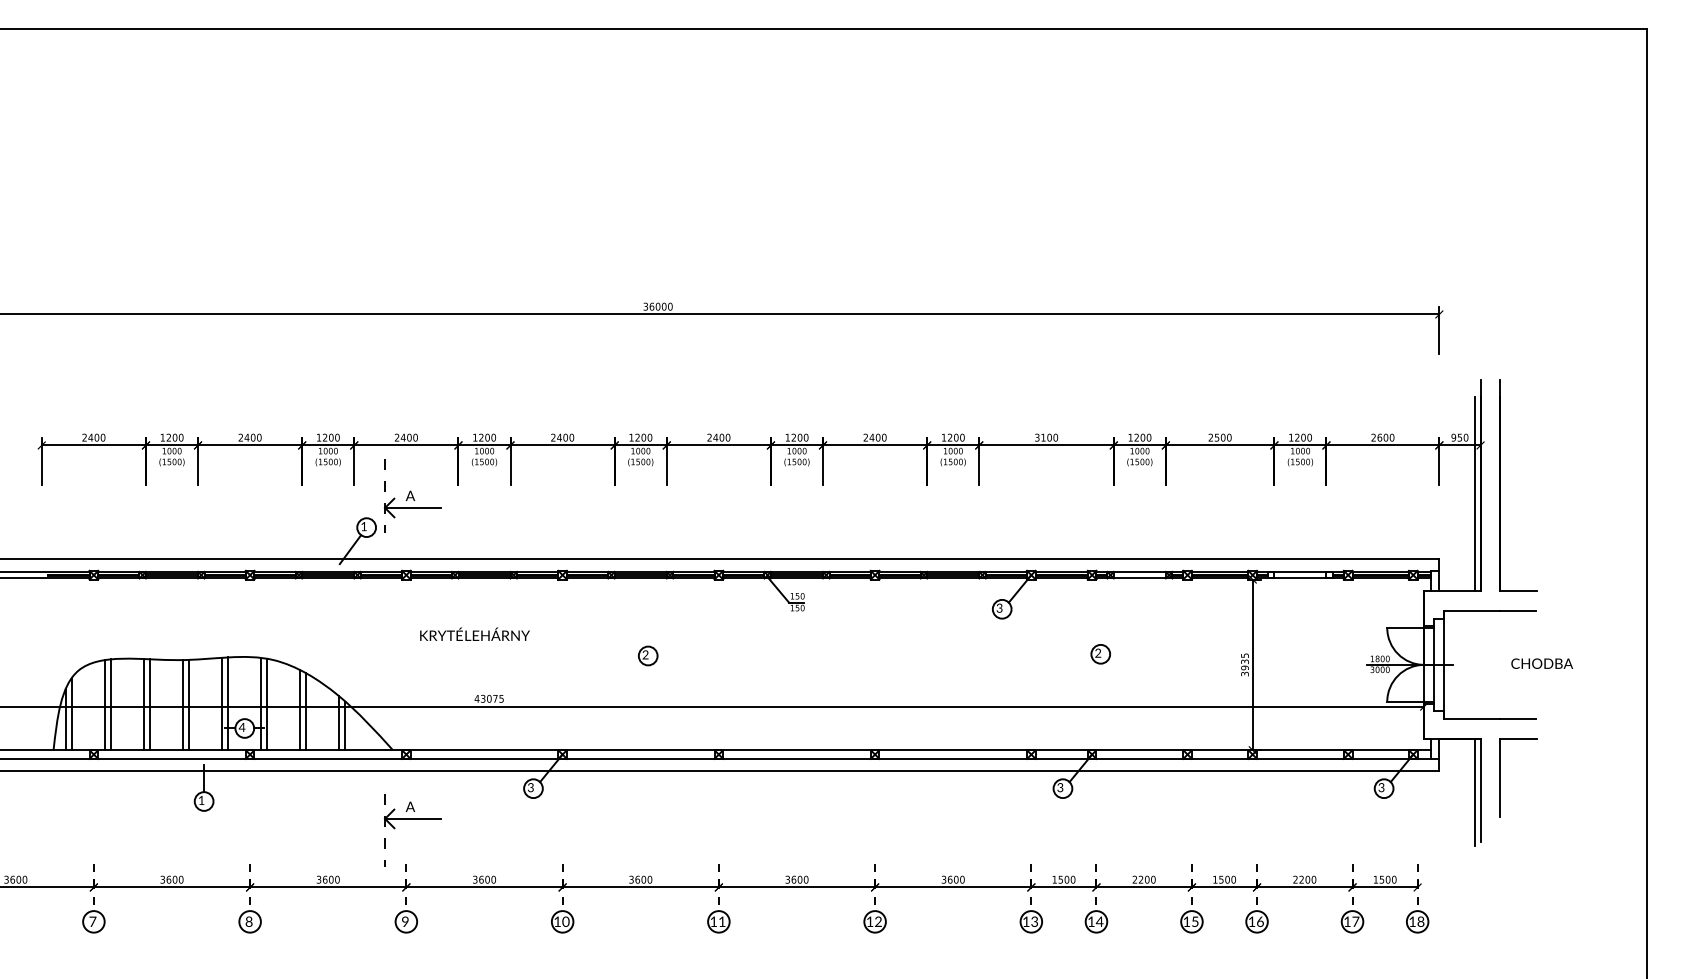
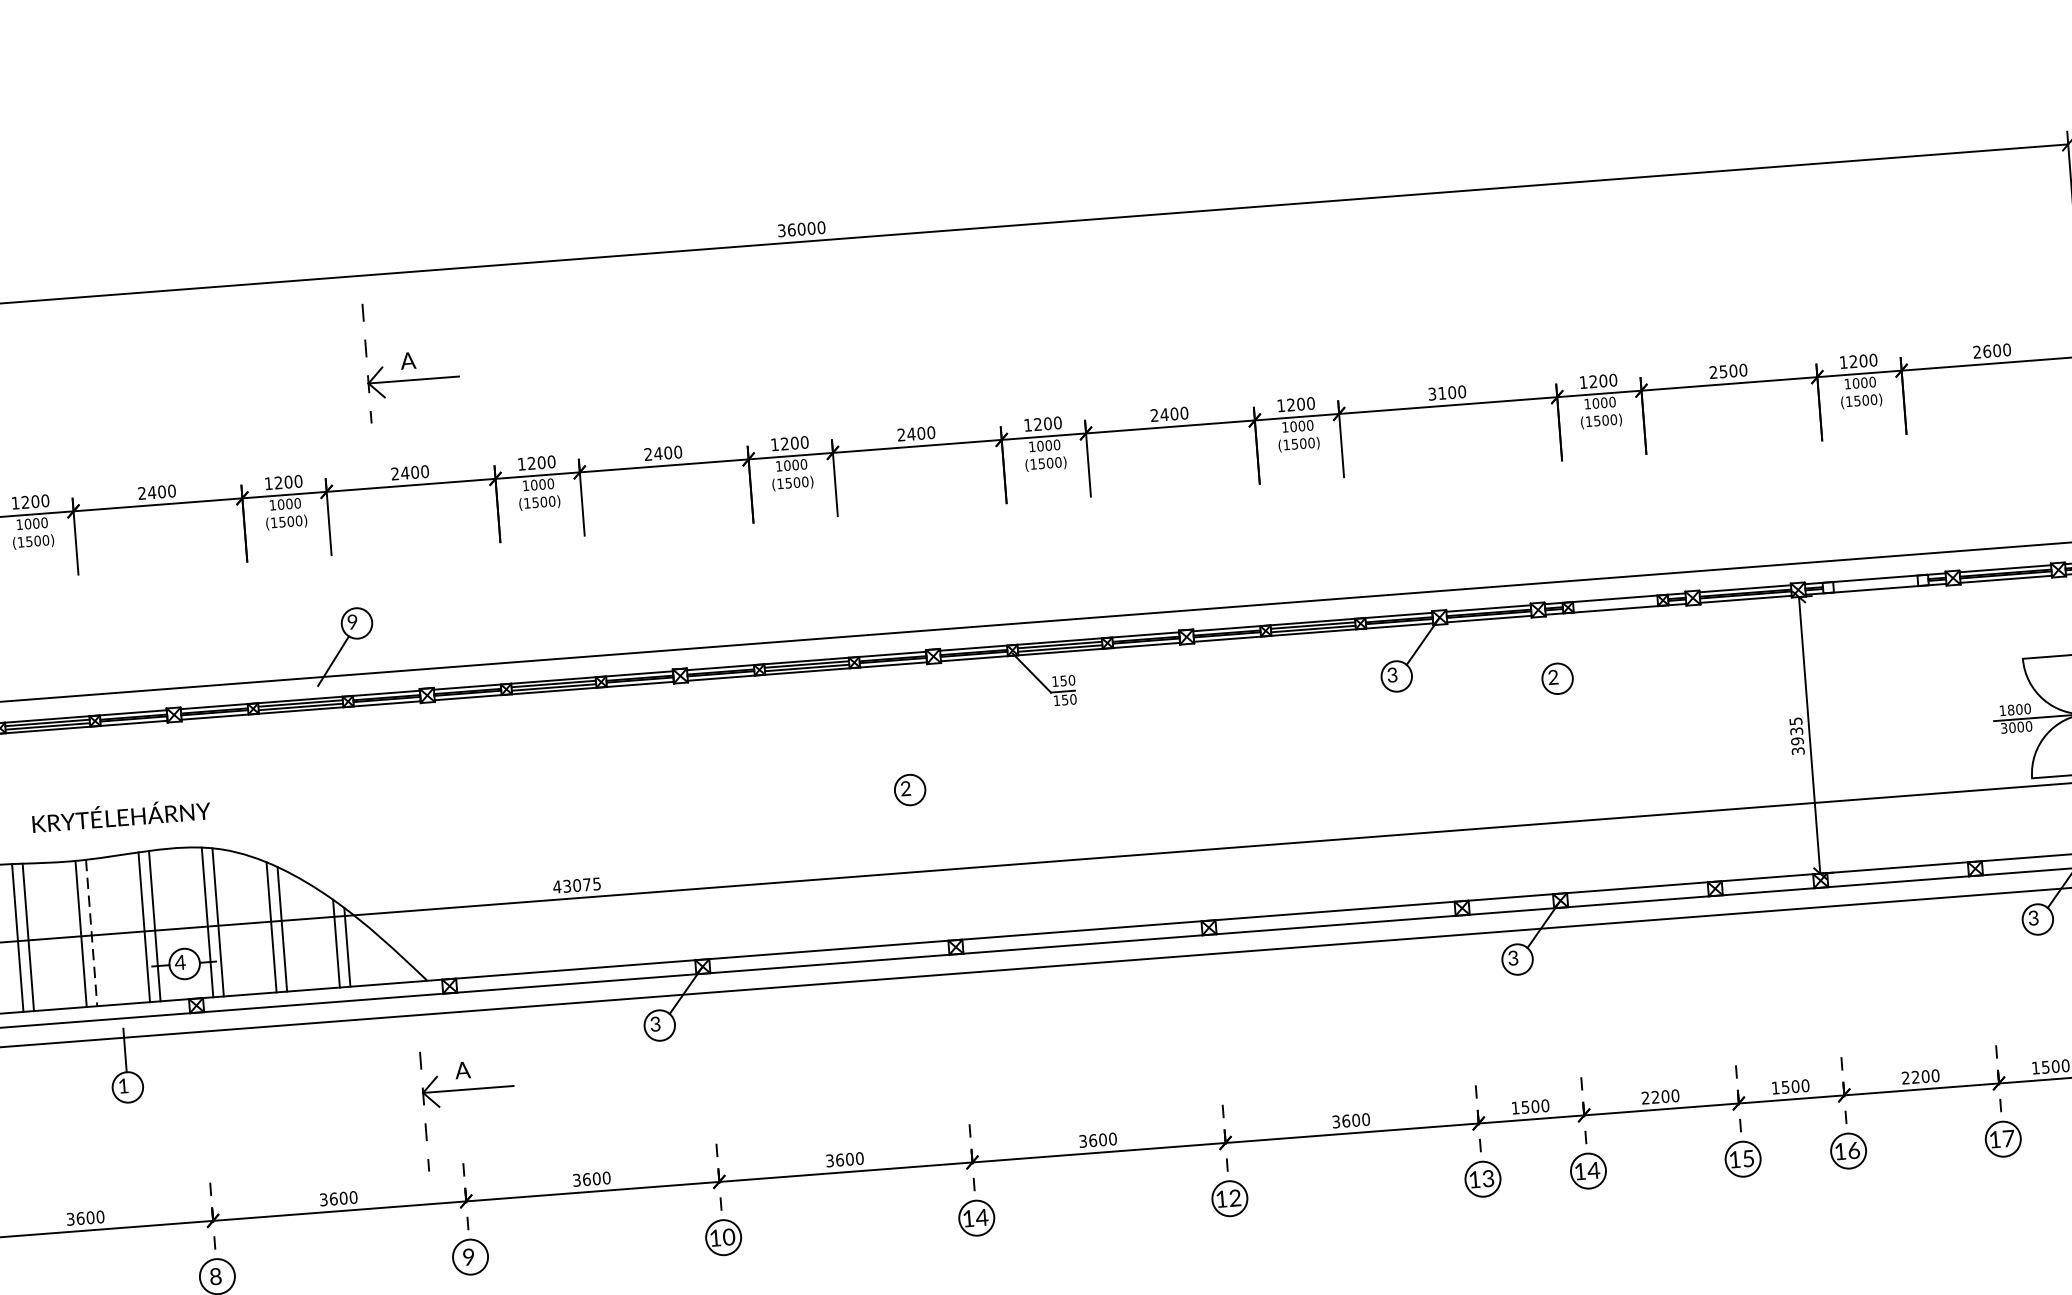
part: (412, 495) -> (411, 359), moved
text: (363, 526) -> (351, 621), 1 -> 9
text: (474, 633) -> (120, 814), moved
part: (1100, 654) -> (1557, 679), moved
part: (648, 655) -> (910, 789), moved
line: (189, 705) -> (92, 933), solid -> dashed
text: (721, 921) -> (980, 1217), 11 -> 14

